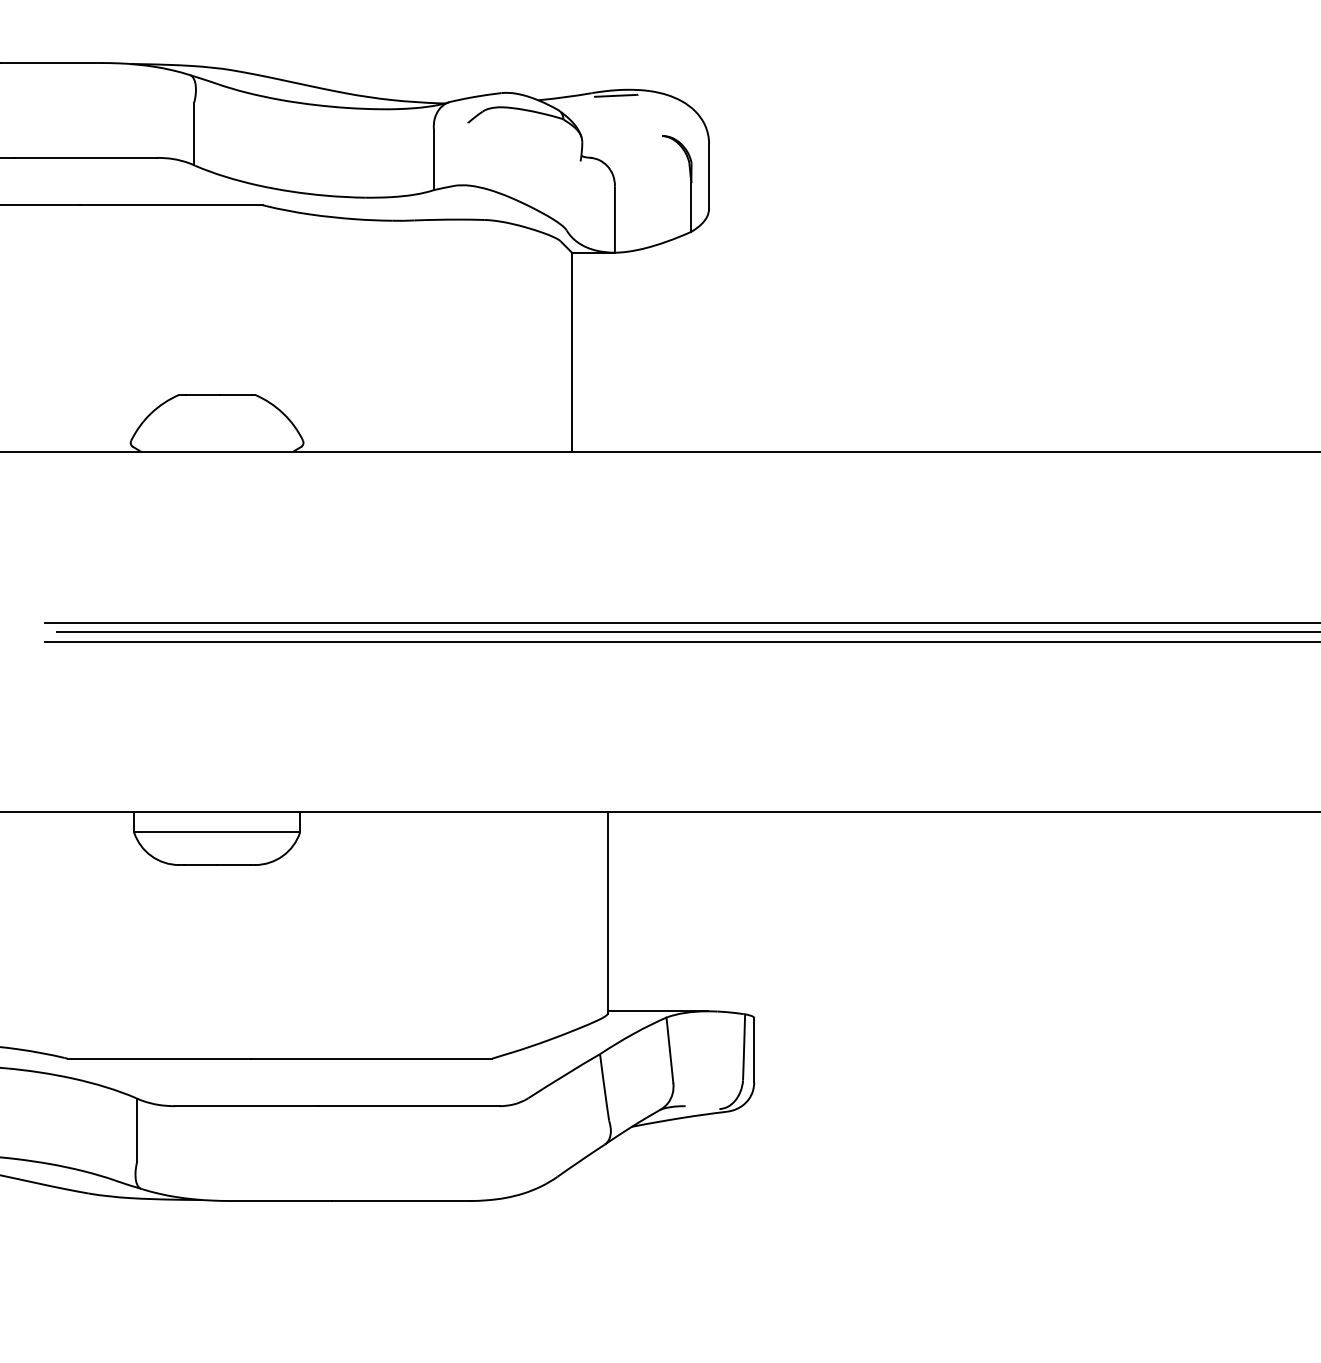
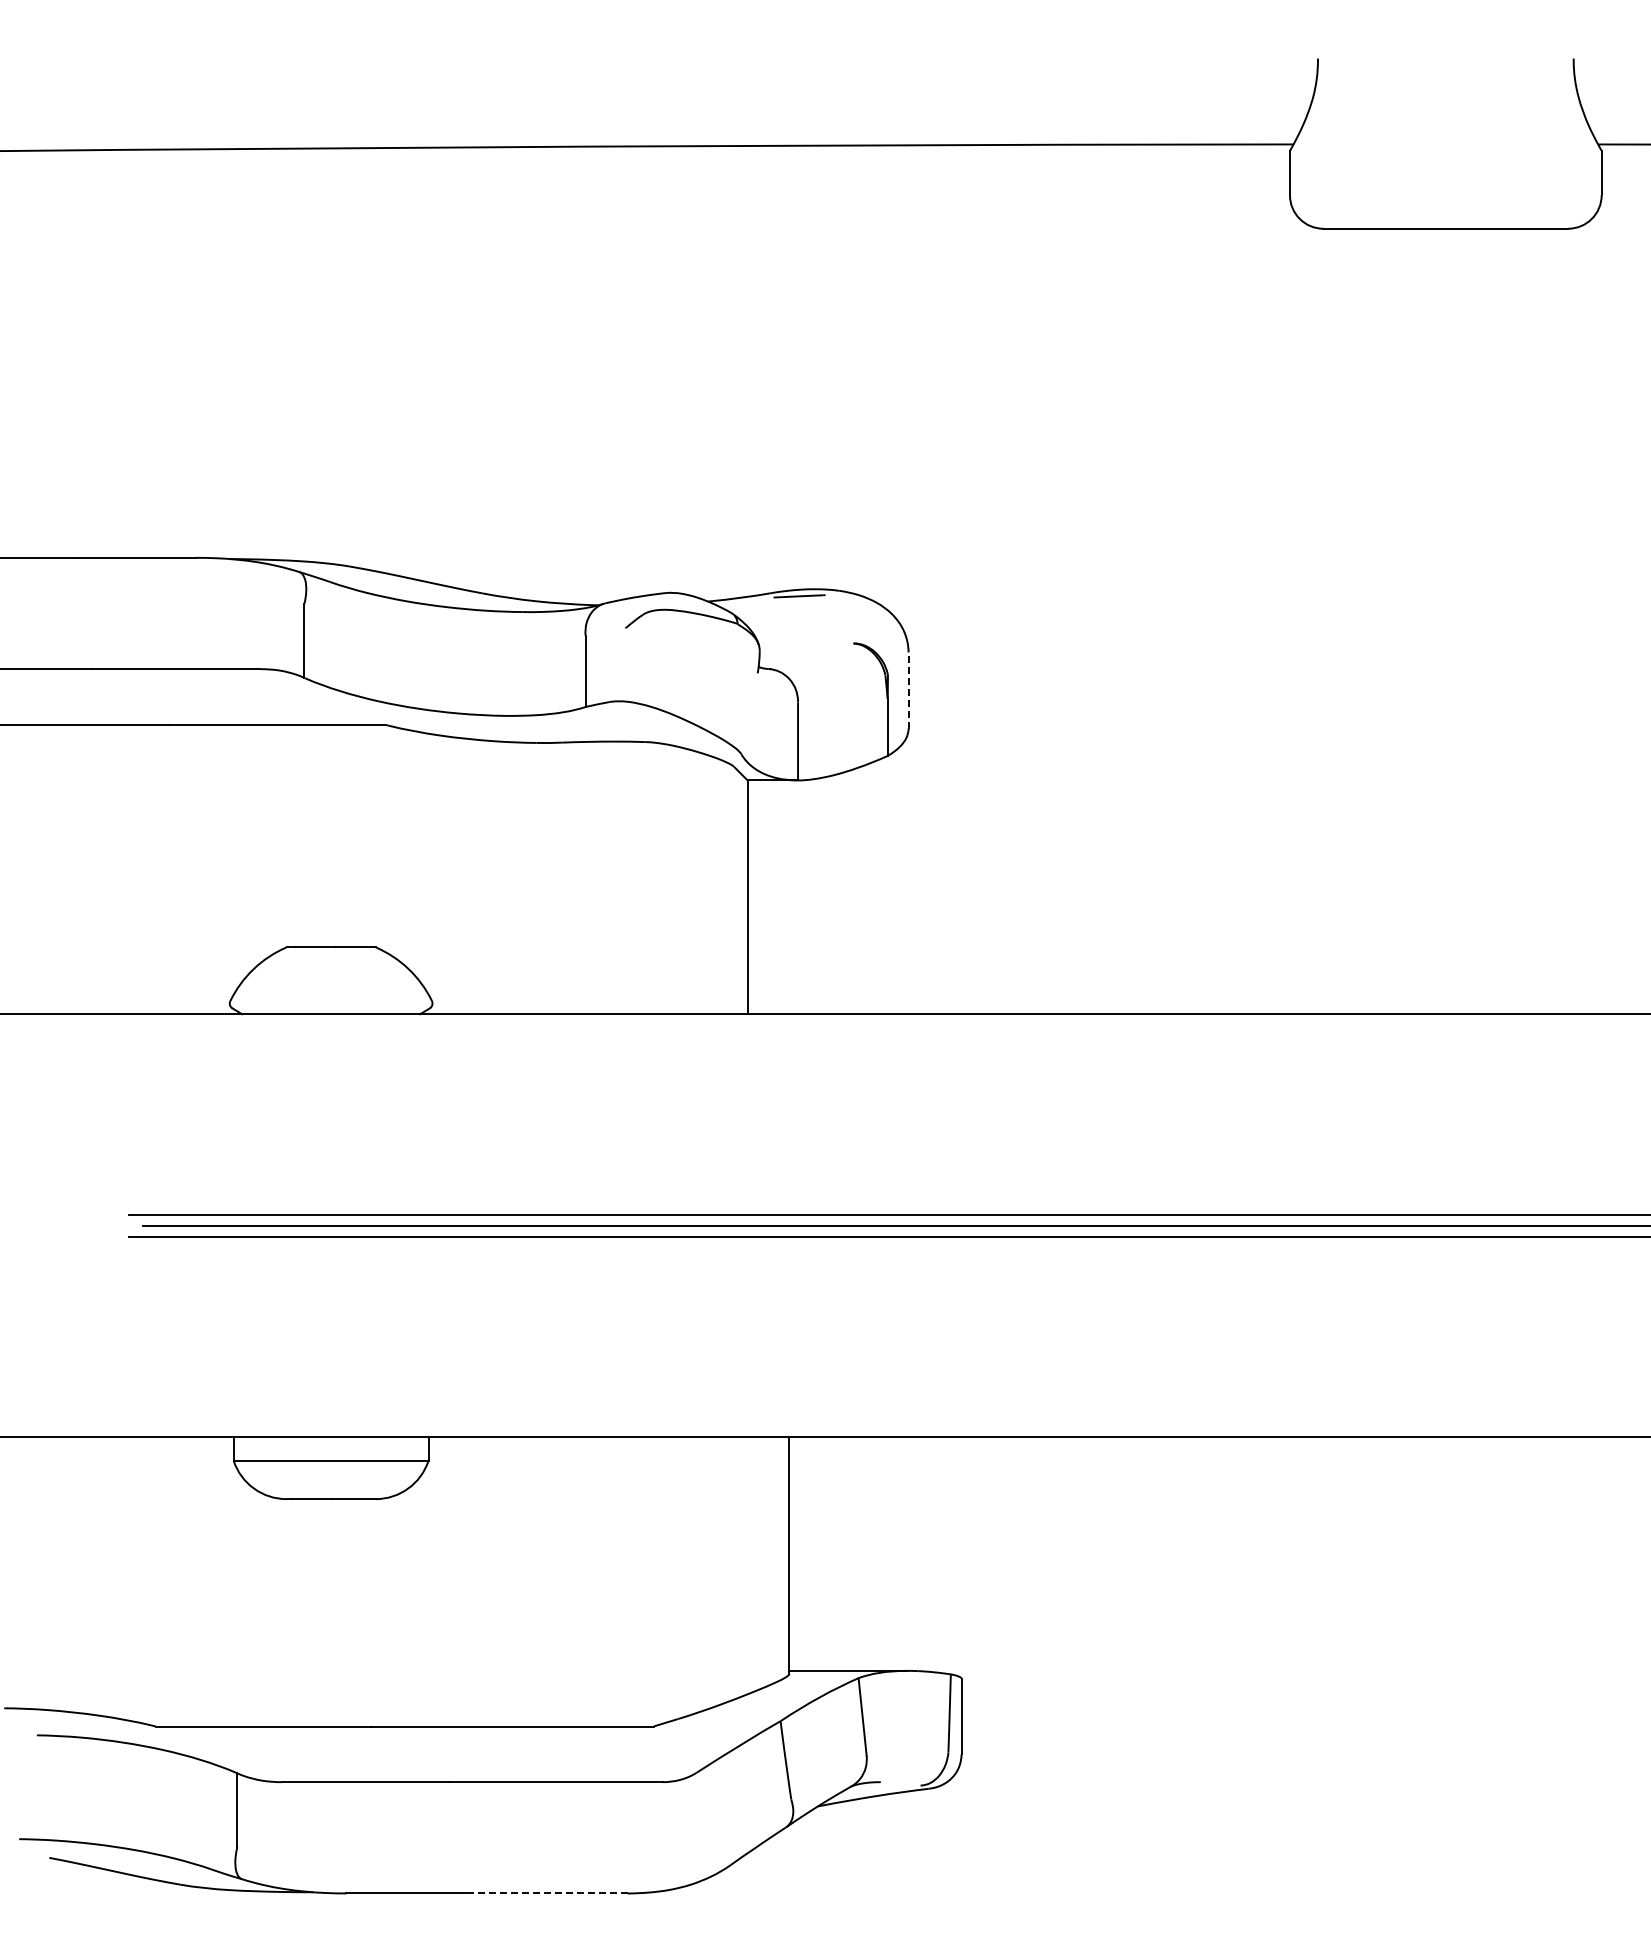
line: (709, 176) -> (908, 690), solid -> dashed
line: (400, 1201) -> (546, 1893), solid -> dashed

